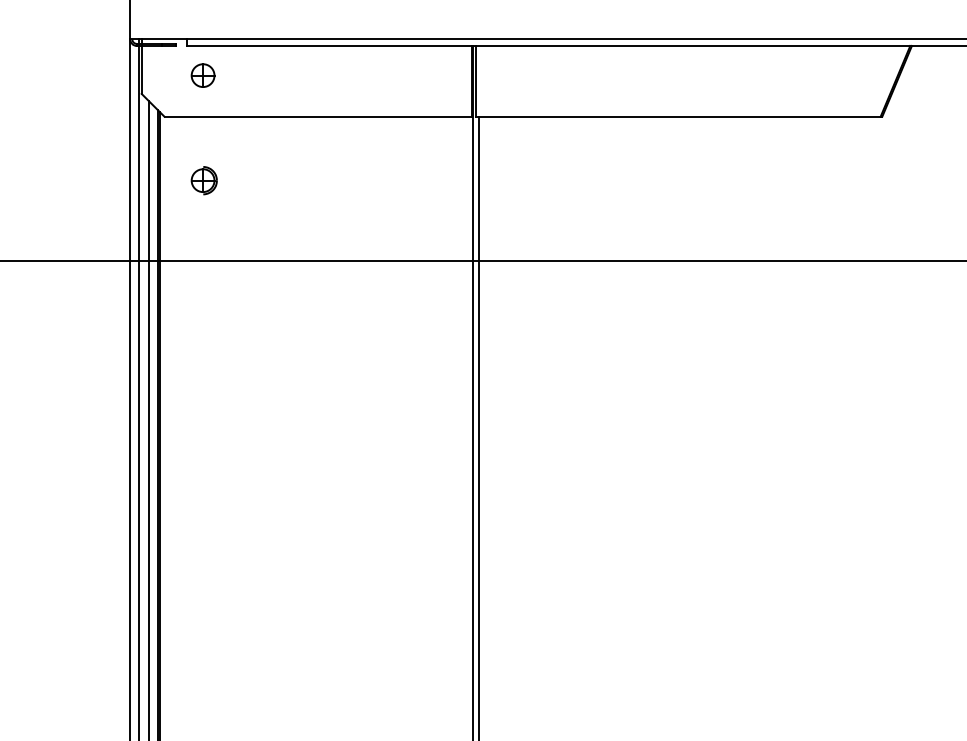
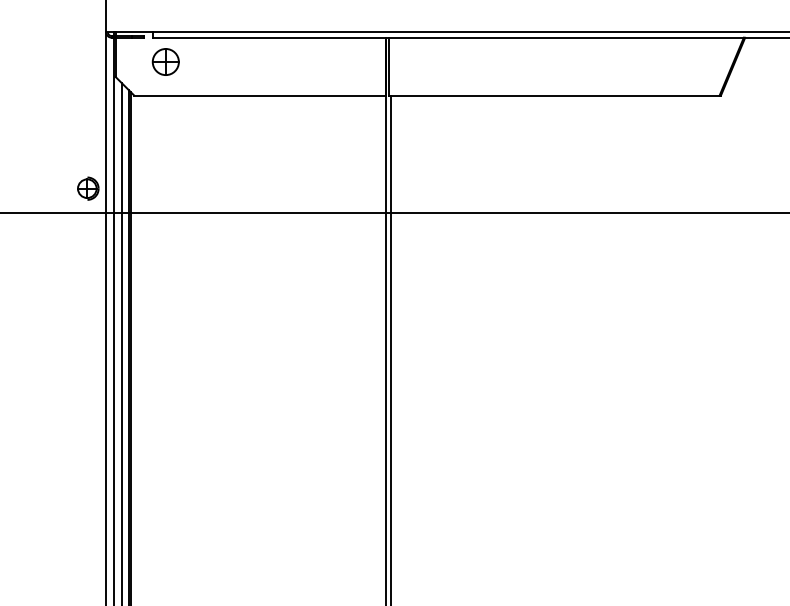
part: (202, 75) -> (165, 61), size x1.4
part: (203, 180) -> (87, 188), moved

